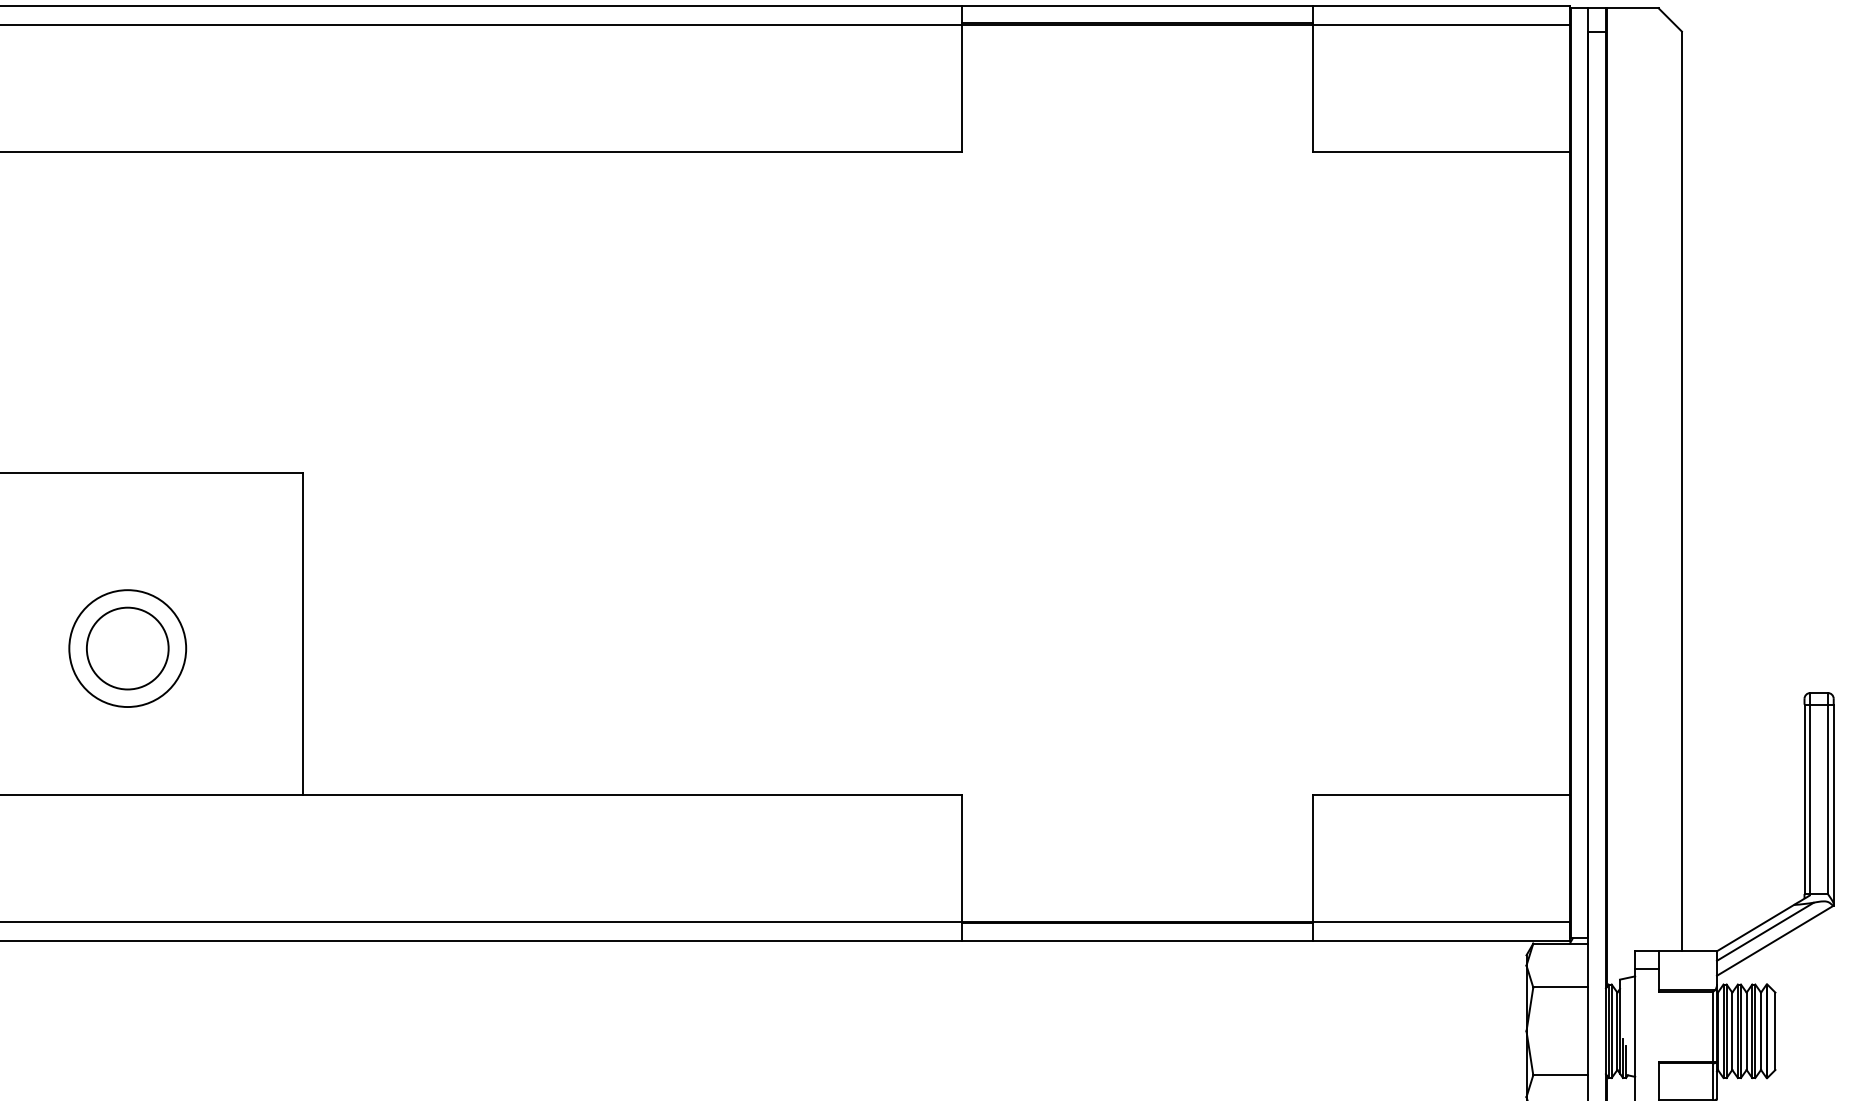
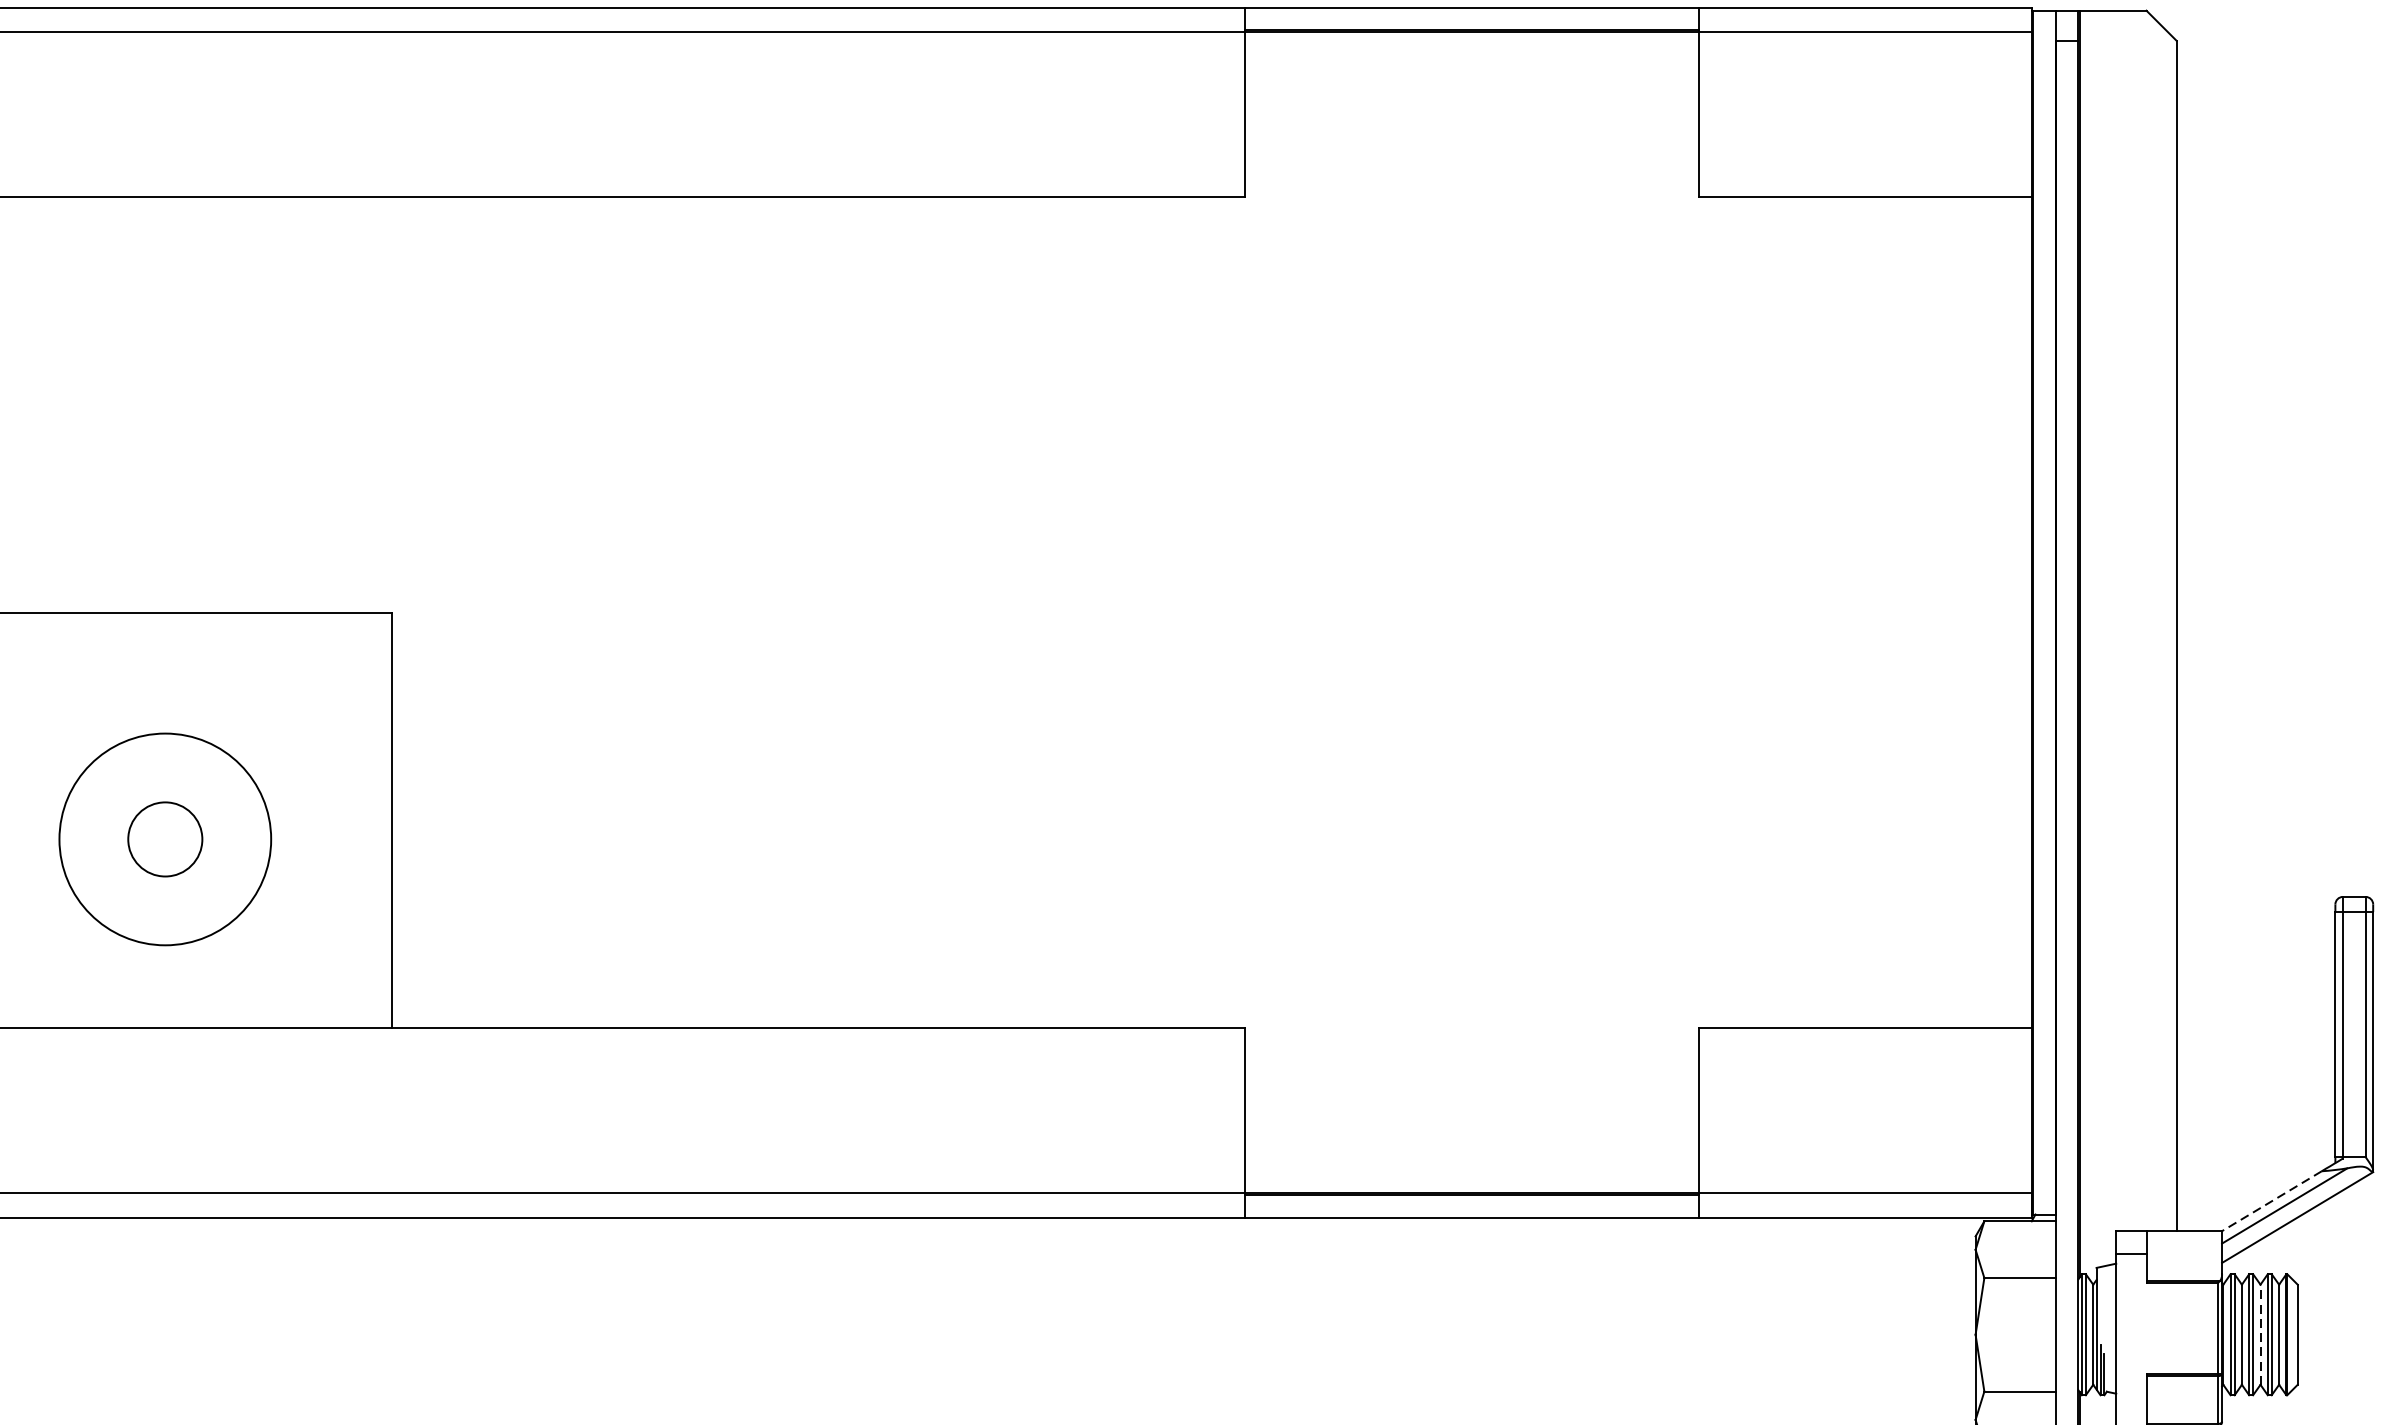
circle: (127, 648) -> (164, 839), size x0.7
circle: (127, 648) -> (164, 839), size x1.4
line: (1755, 928) -> (2271, 1201), solid -> dashed
line: (1746, 1031) -> (2260, 1335), solid -> dashed

